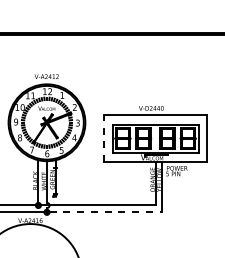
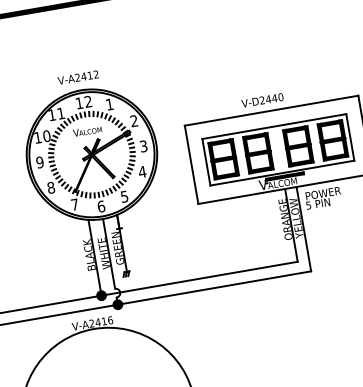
line: (103, 138) -> (191, 164), dashed -> solid
line: (106, 212) -> (217, 287), dashed -> solid

